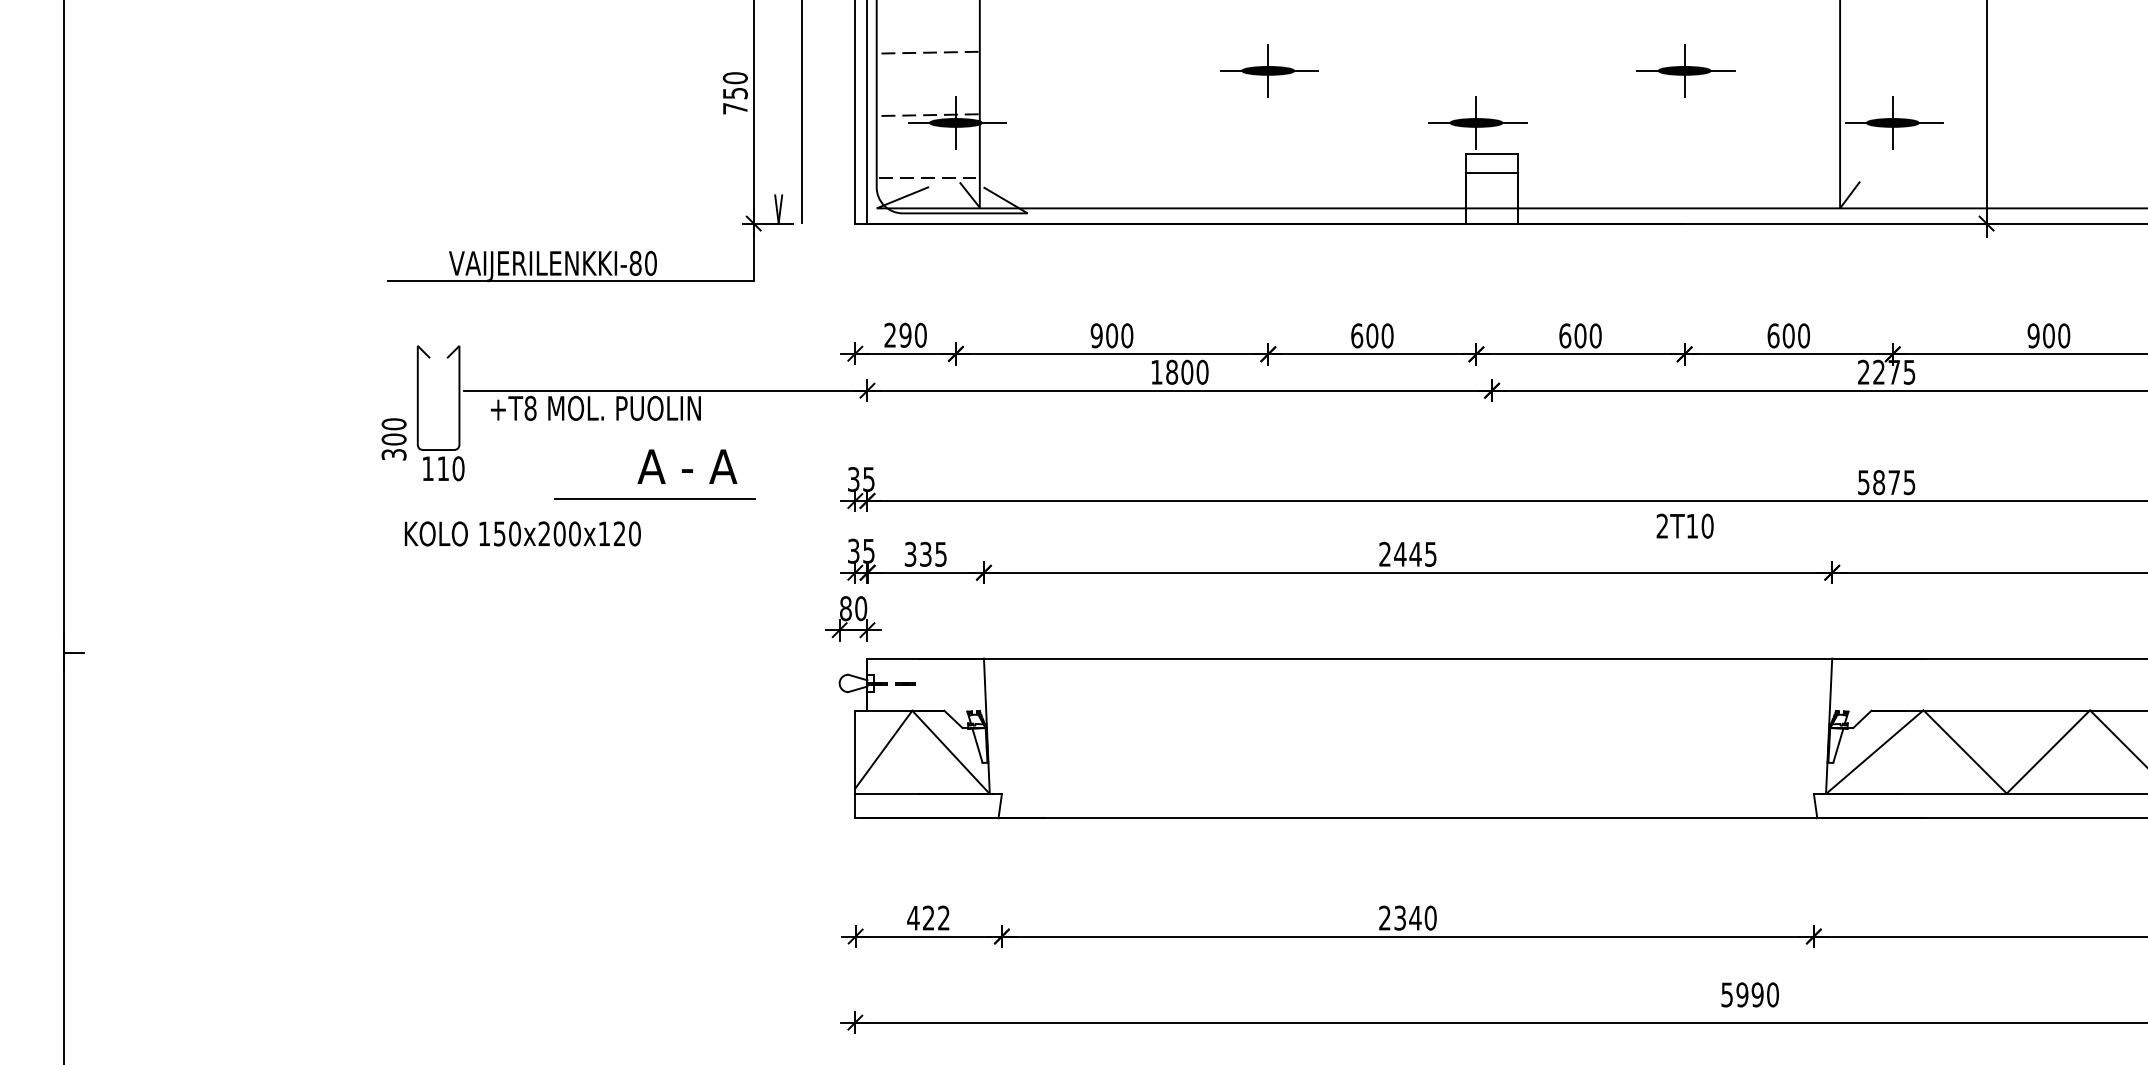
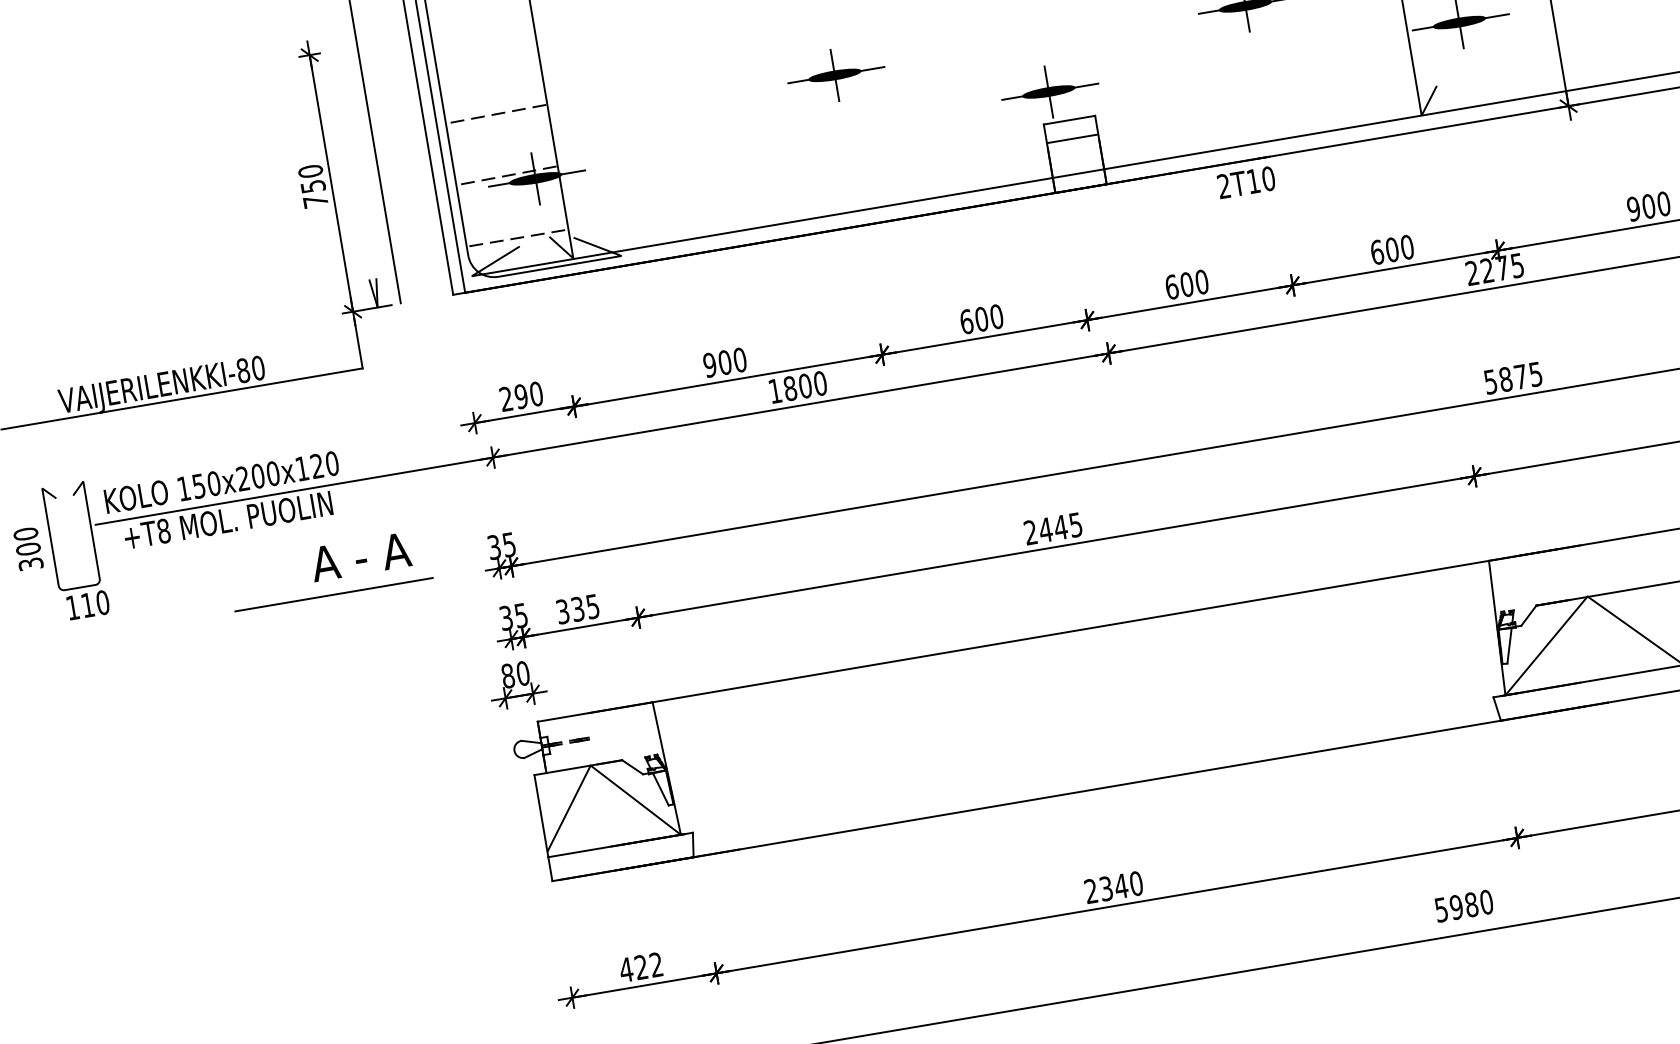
text: (393, 439) -> (27, 549), moved
part: (654, 474) -> (329, 570), moved
text: (1684, 525) -> (1245, 181), moved
text: (522, 533) -> (221, 482), moved
text: (1757, 994) -> (1471, 904), 5990 -> 5980

